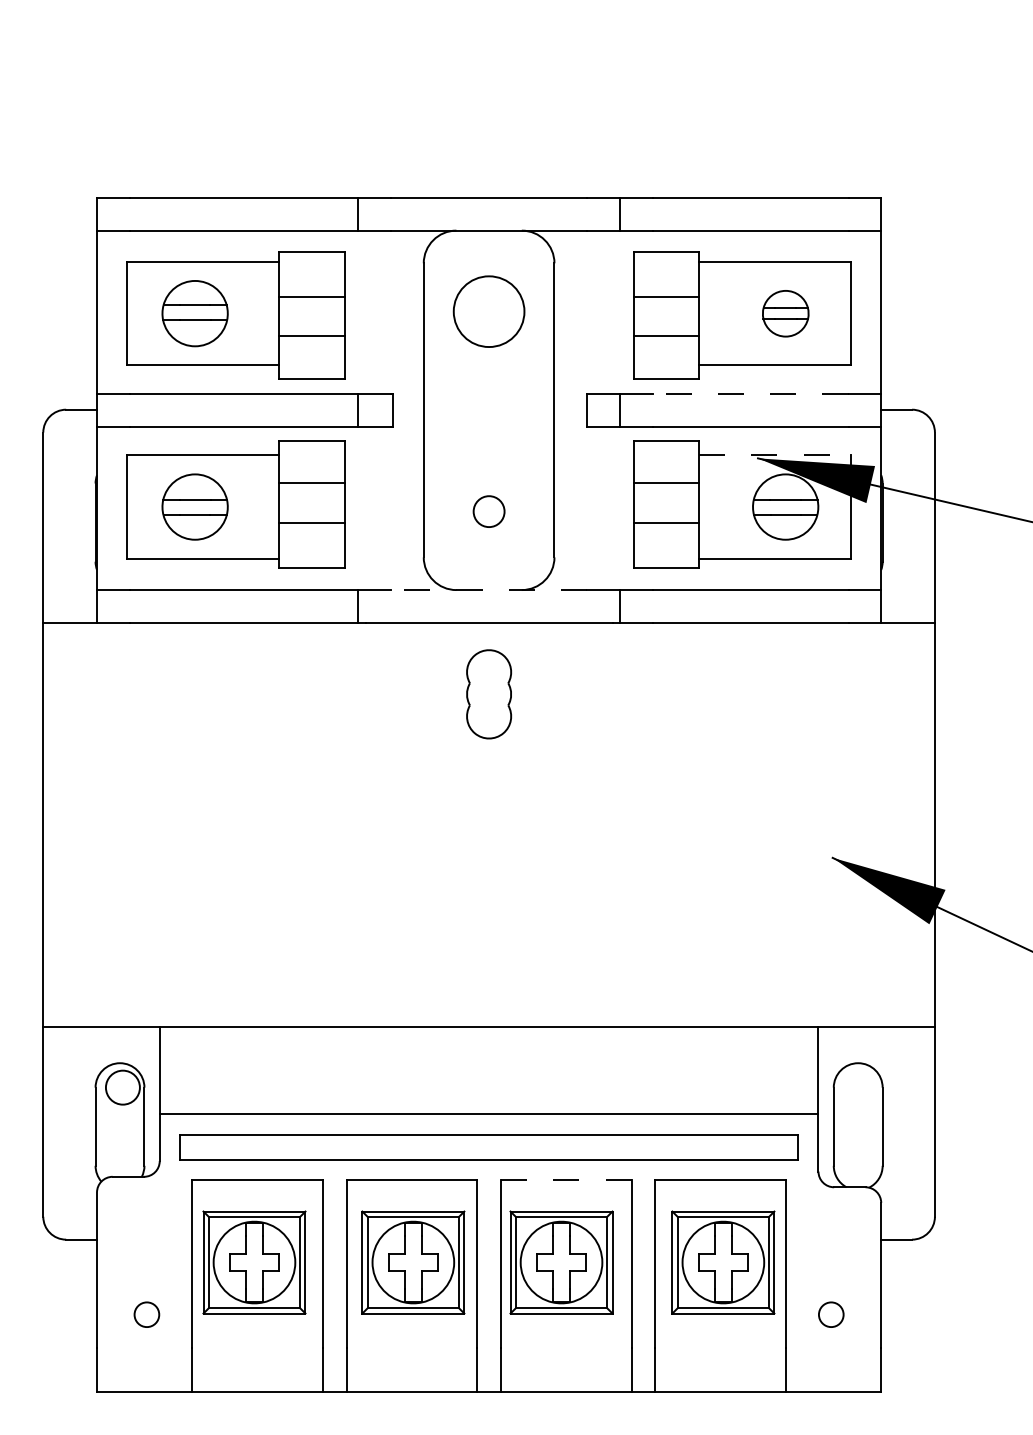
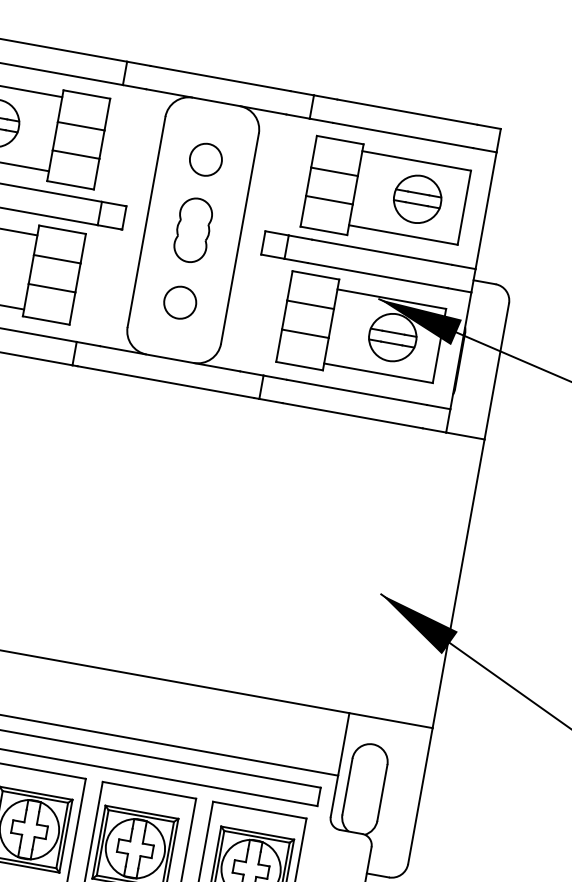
circle: (489, 311) -> (206, 159), size x0.62
part: (785, 313) -> (417, 199), size x1.43
line: (750, 394) -> (382, 252), dashed -> solid
line: (775, 455) -> (392, 299), dashed -> solid
circle: (489, 511) -> (180, 302), size x1.43
line: (488, 590) -> (169, 359), dashed -> solid
part: (489, 694) -> (193, 230), moved
line: (566, 1179) -> (149, 790), dashed -> solid

